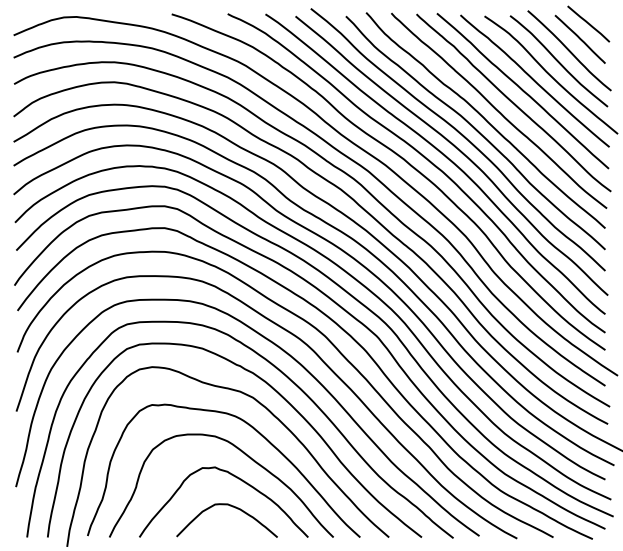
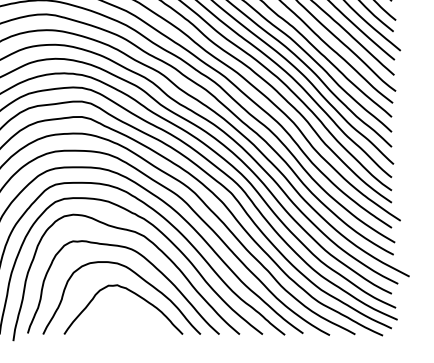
curve: (232, 507) -> (129, 313), removed

